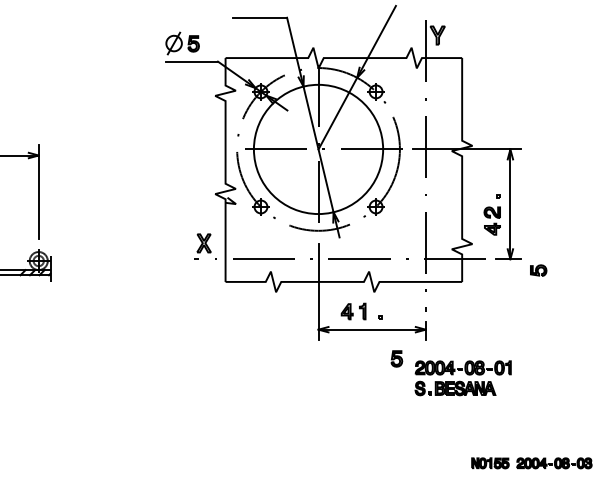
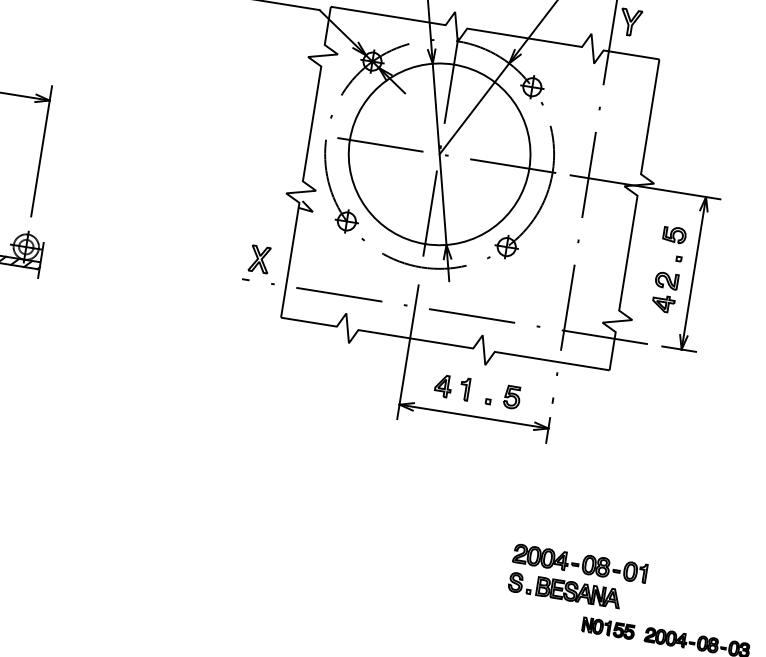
part: (538, 270) -> (674, 234), moved
part: (396, 358) -> (511, 396), moved
part: (462, 378) -> (576, 578), moved

